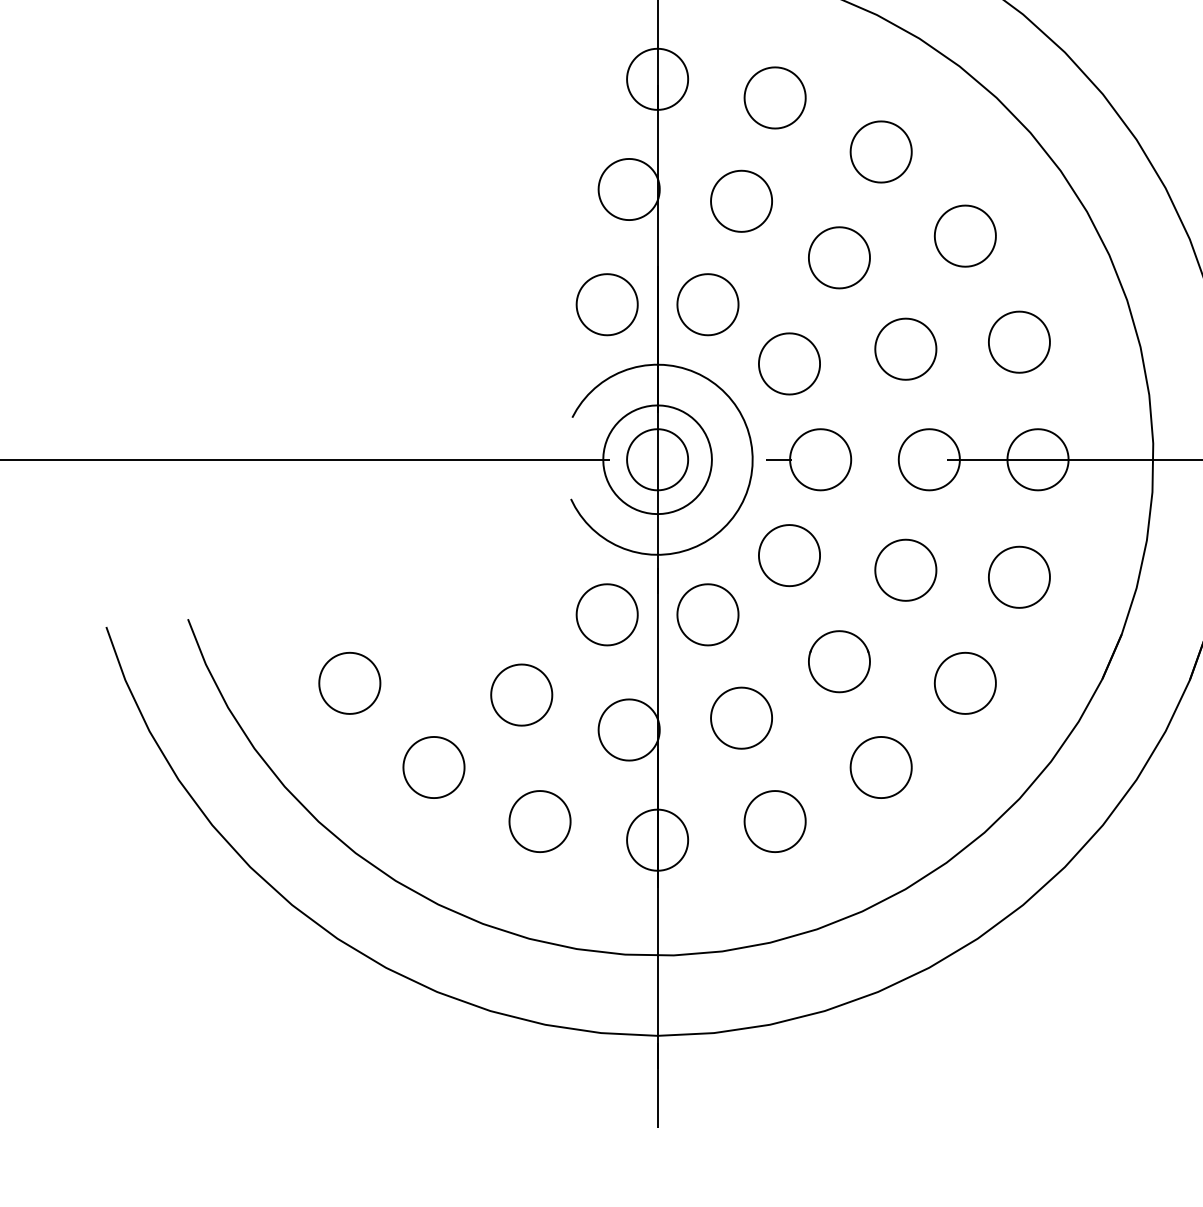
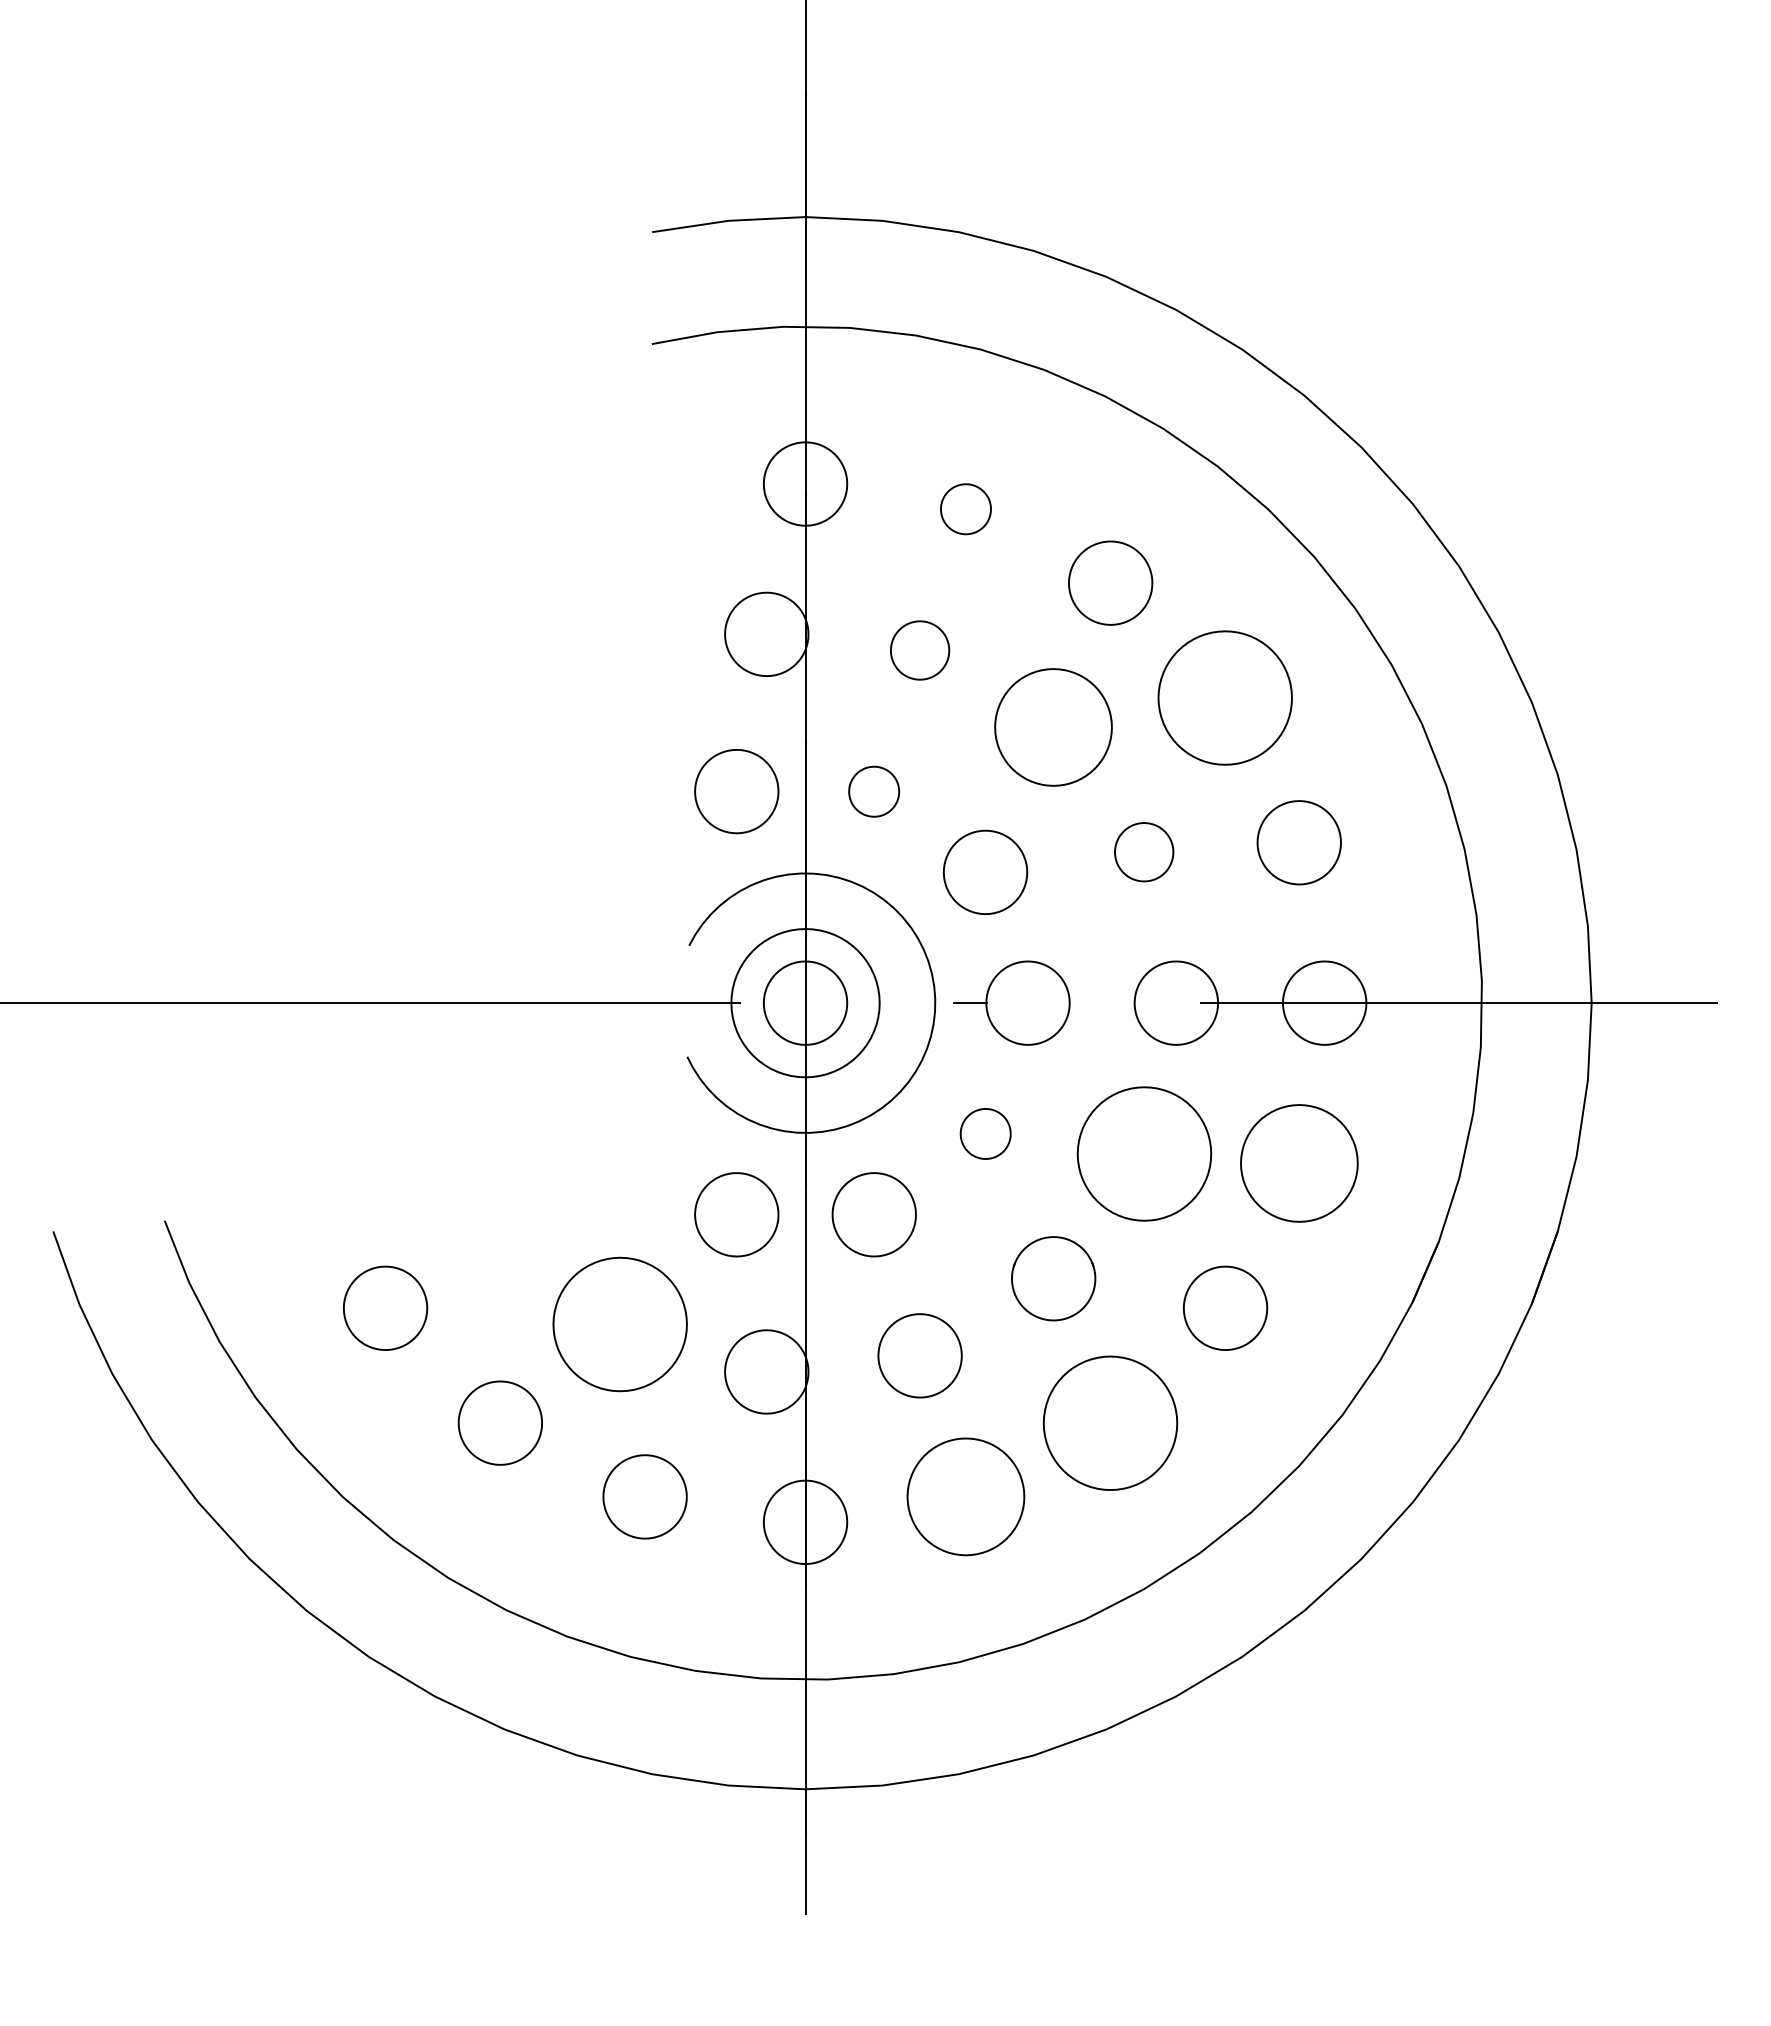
part: (774, 97) -> (965, 508), size x0.6
part: (741, 201) -> (919, 650), size x0.7
part: (965, 235) -> (1225, 697), size x1.6
part: (839, 257) -> (1053, 727), size x1.4
part: (707, 304) -> (873, 791), size x0.6
part: (905, 348) -> (1143, 851), size x0.7
part: (789, 555) -> (985, 1133), size x0.6
part: (905, 569) -> (1143, 1153), size x1.6
part: (1018, 577) -> (1298, 1163), size x1.4
part: (521, 694) -> (619, 1323), size x1.6
part: (881, 767) -> (1110, 1422), size x1.6
part: (774, 821) -> (965, 1496), size x1.4

